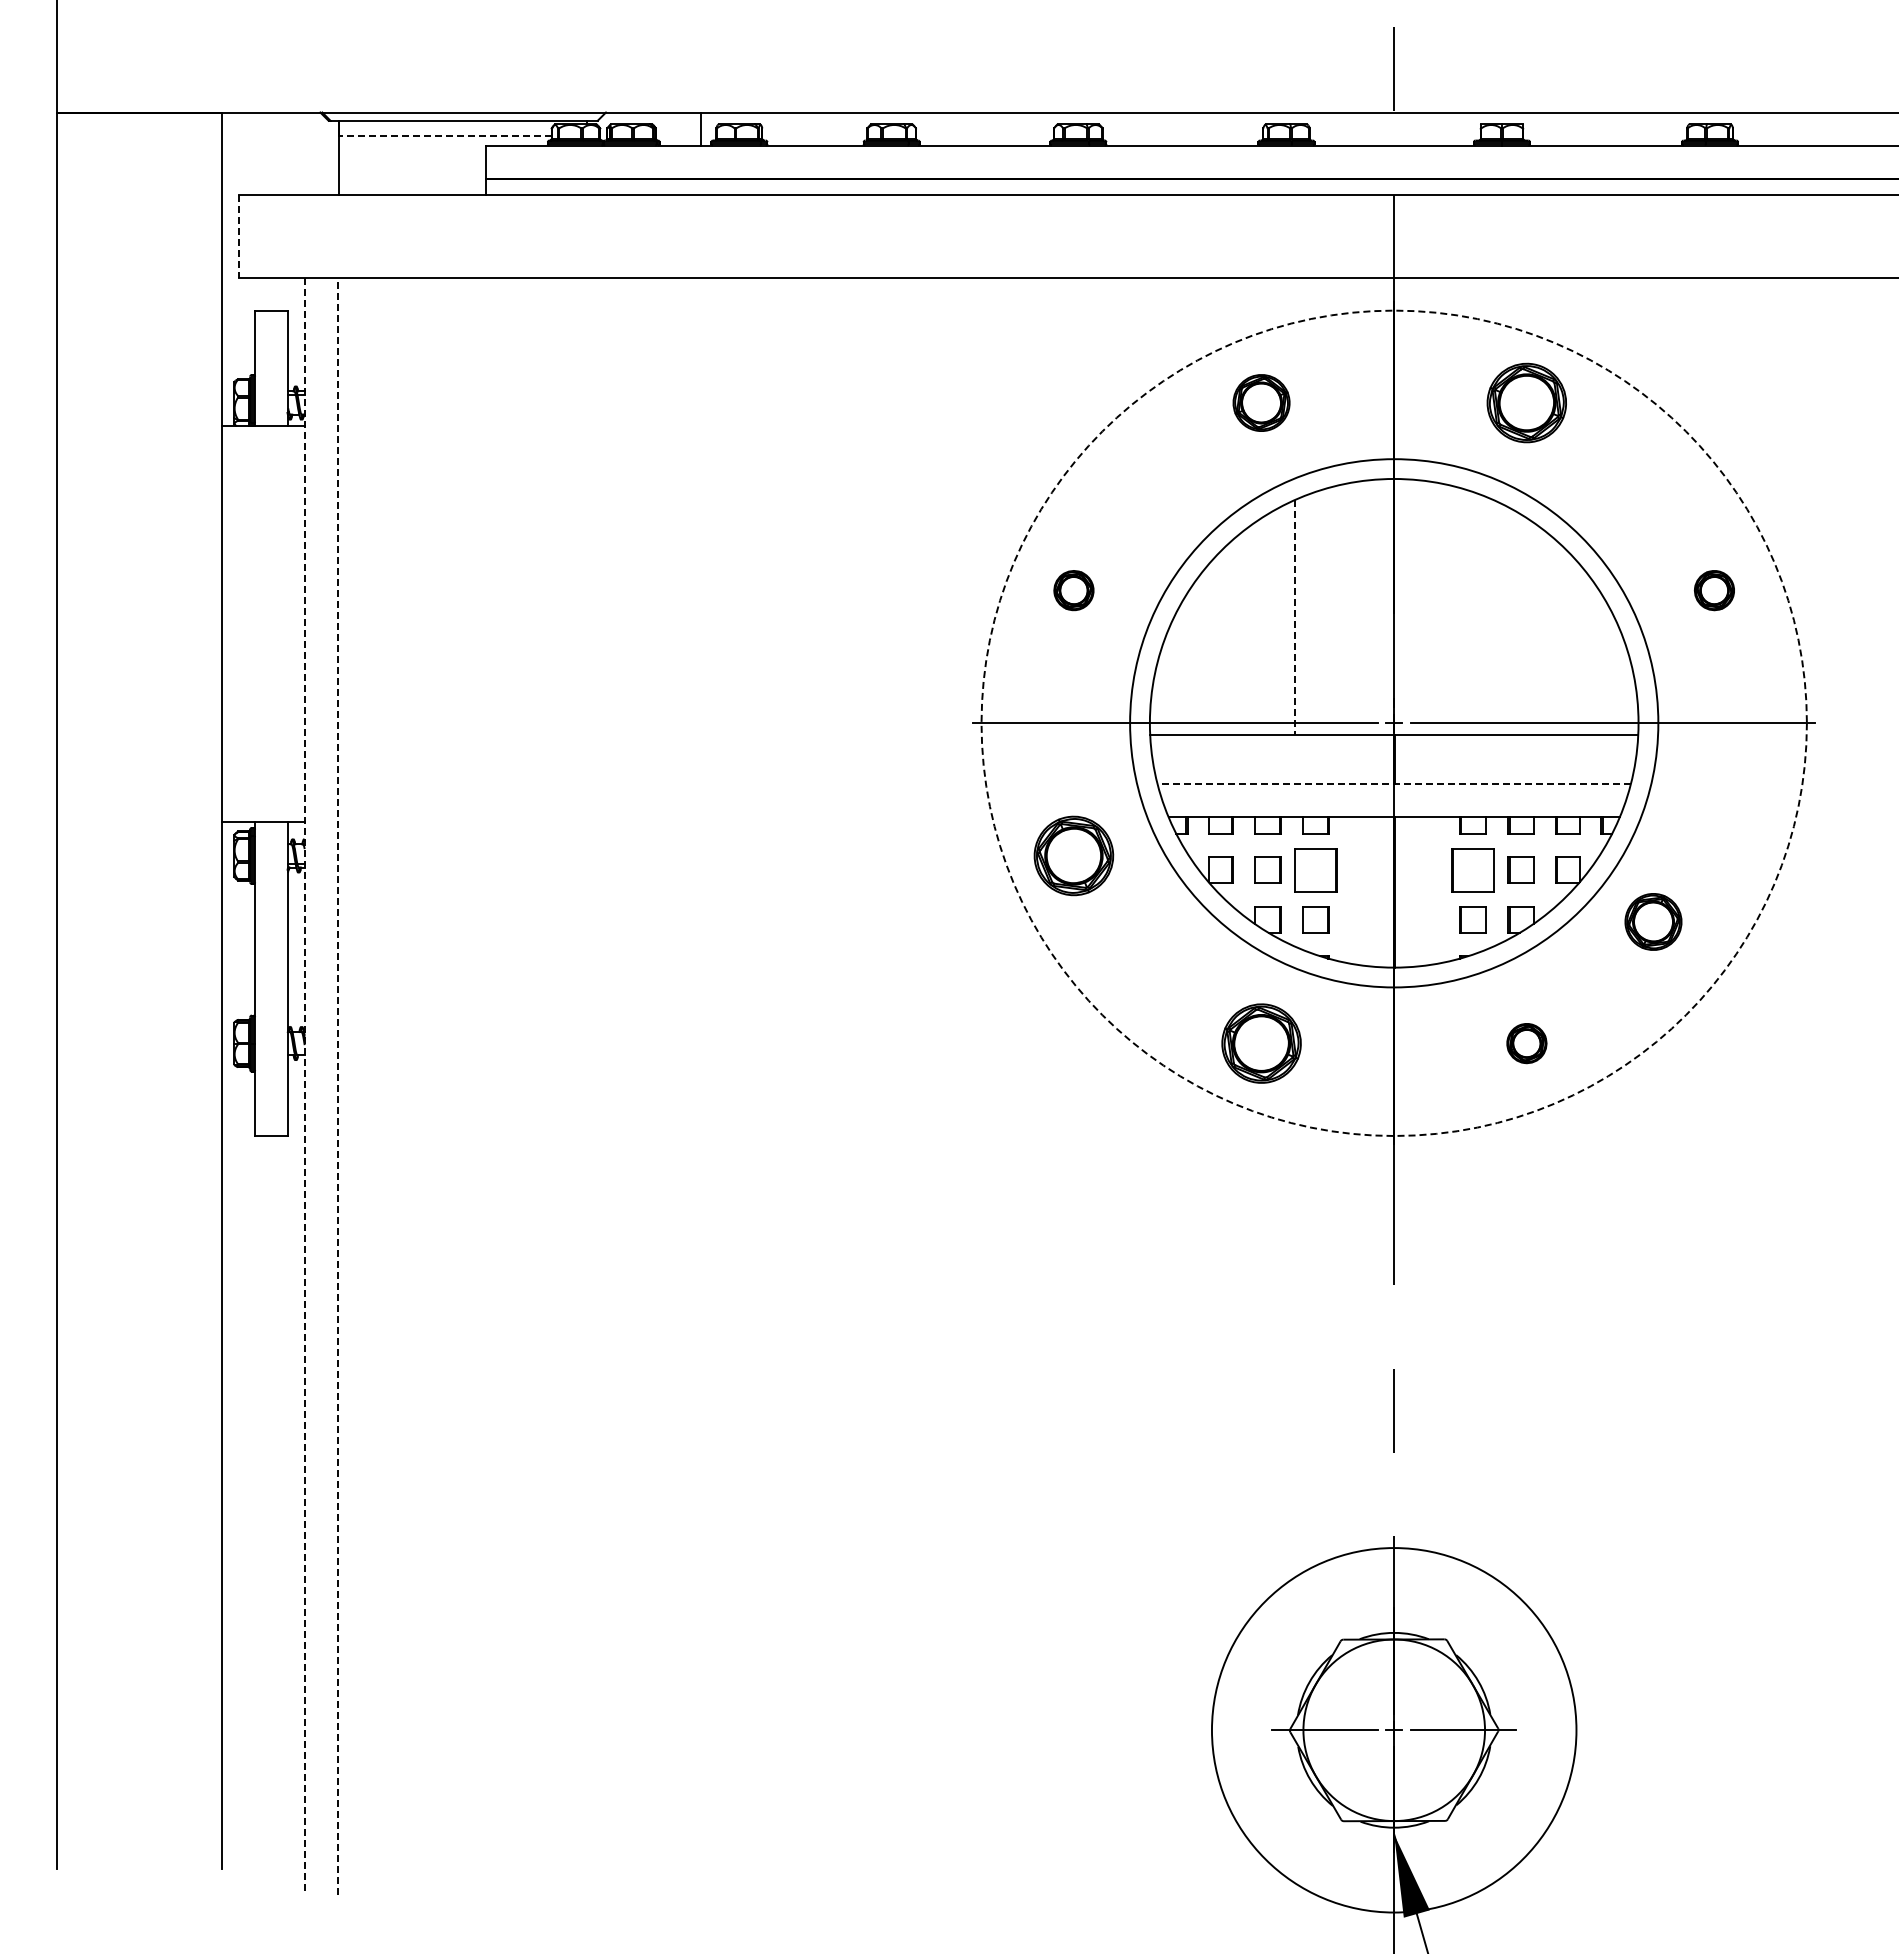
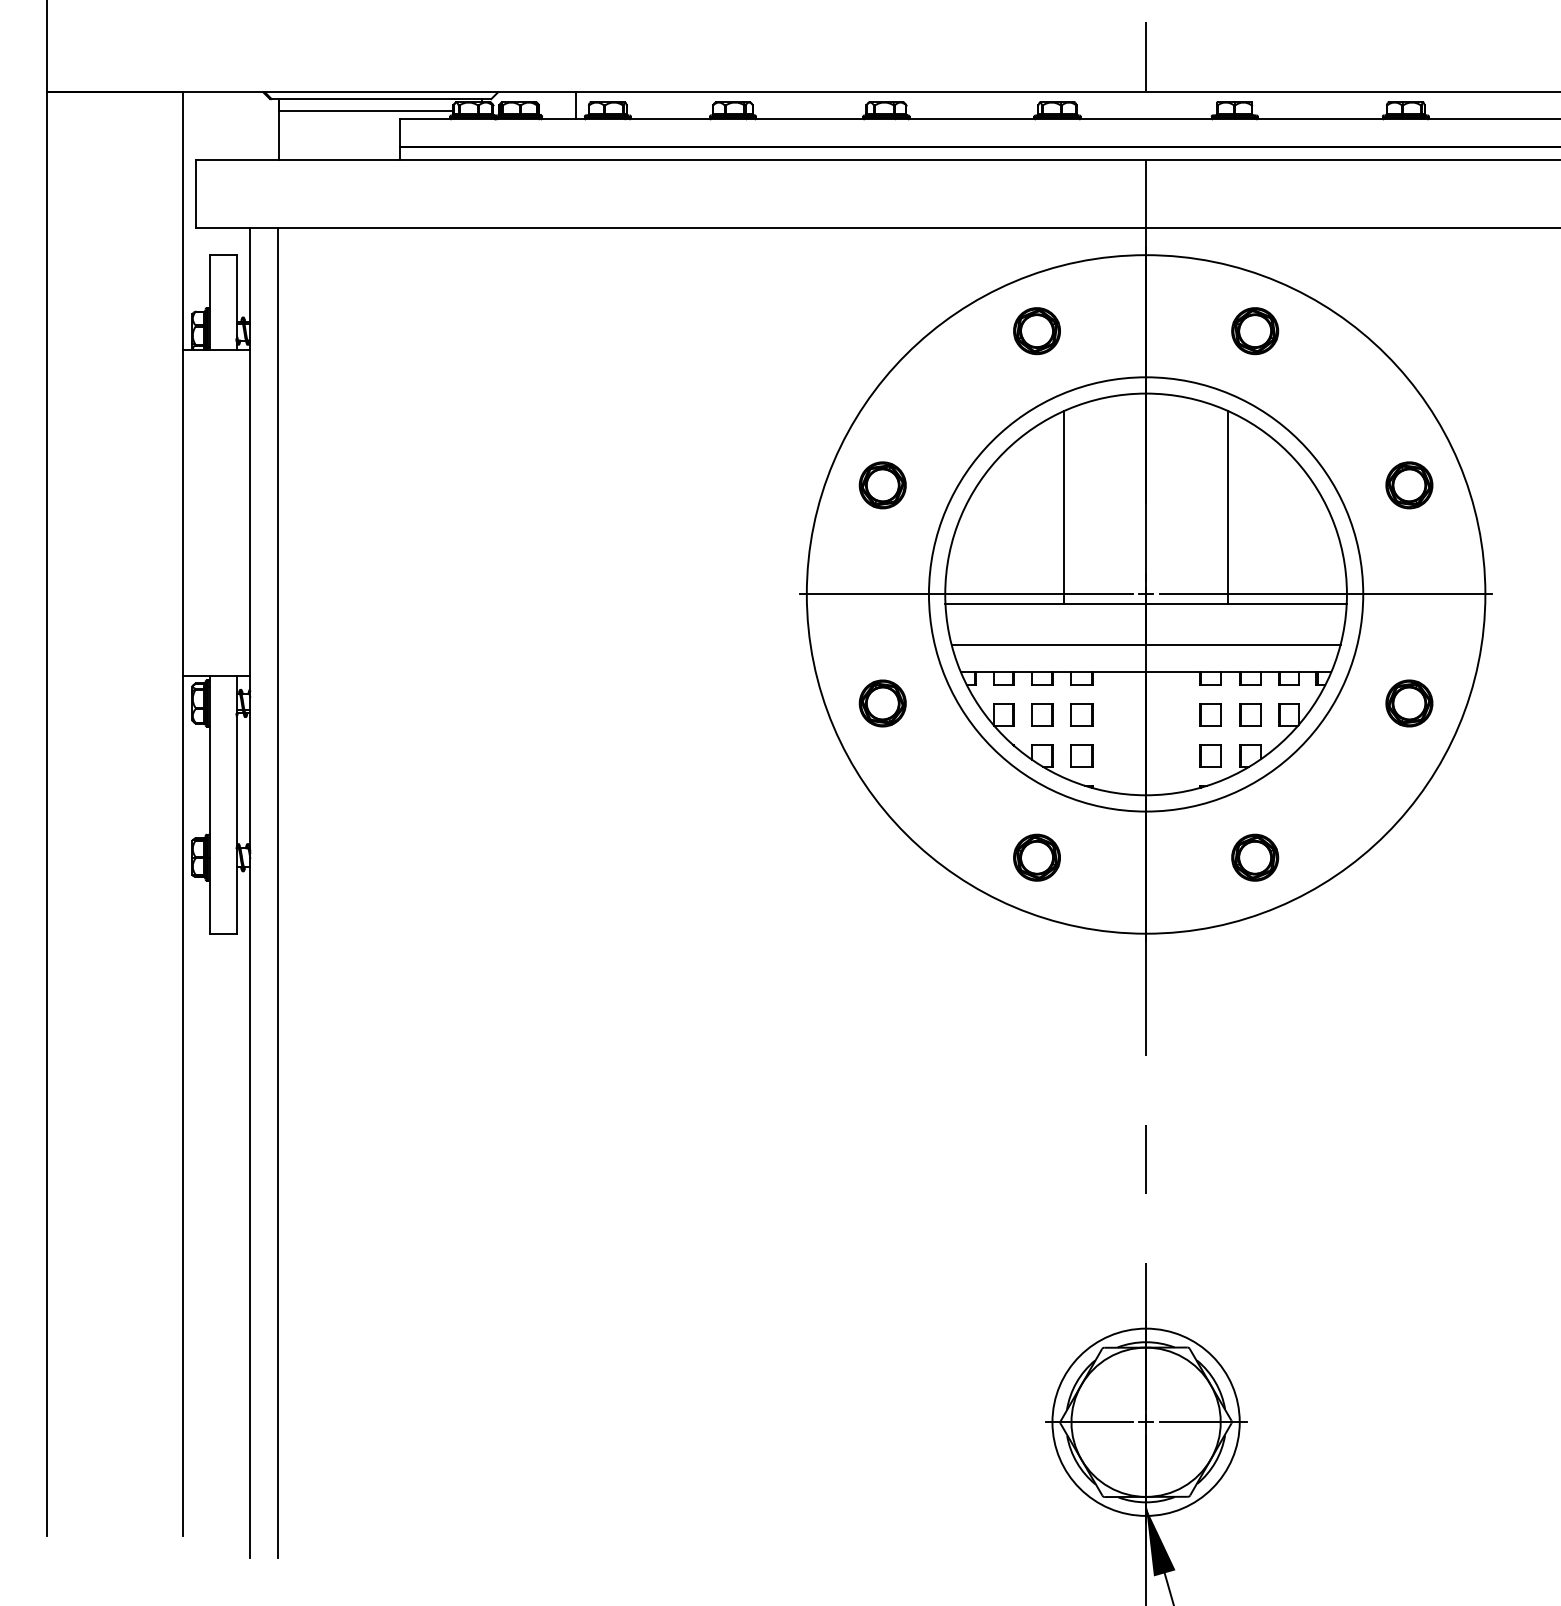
line: (444, 135) -> (365, 111), dashed -> solid
line: (238, 236) -> (195, 194), dashed -> solid
part: (1526, 402) -> (1254, 330), size x0.71
part: (1073, 590) -> (882, 485), size x1.43
part: (1714, 590) -> (1409, 485), size x1.43
line: (1493, 617) -> (1227, 507), added
line: (1294, 618) -> (1064, 508), dashed -> solid
circle: (1393, 723) -> (1145, 594), dashed -> solid
line: (1394, 784) -> (1146, 644), dashed -> solid
part: (1073, 855) -> (882, 703), size x0.71
part: (1315, 869) -> (1081, 714), size x0.62
part: (1472, 869) -> (1210, 714), size x0.62
part: (1653, 921) -> (1409, 703), moved
part: (1261, 1043) -> (1036, 857), size x0.71
part: (1526, 1043) -> (1254, 857), size x1.43
line: (304, 1086) -> (250, 893), dashed -> solid
line: (337, 1086) -> (277, 893), dashed -> solid
circle: (1394, 1730) -> (1146, 1422), size x0.62

